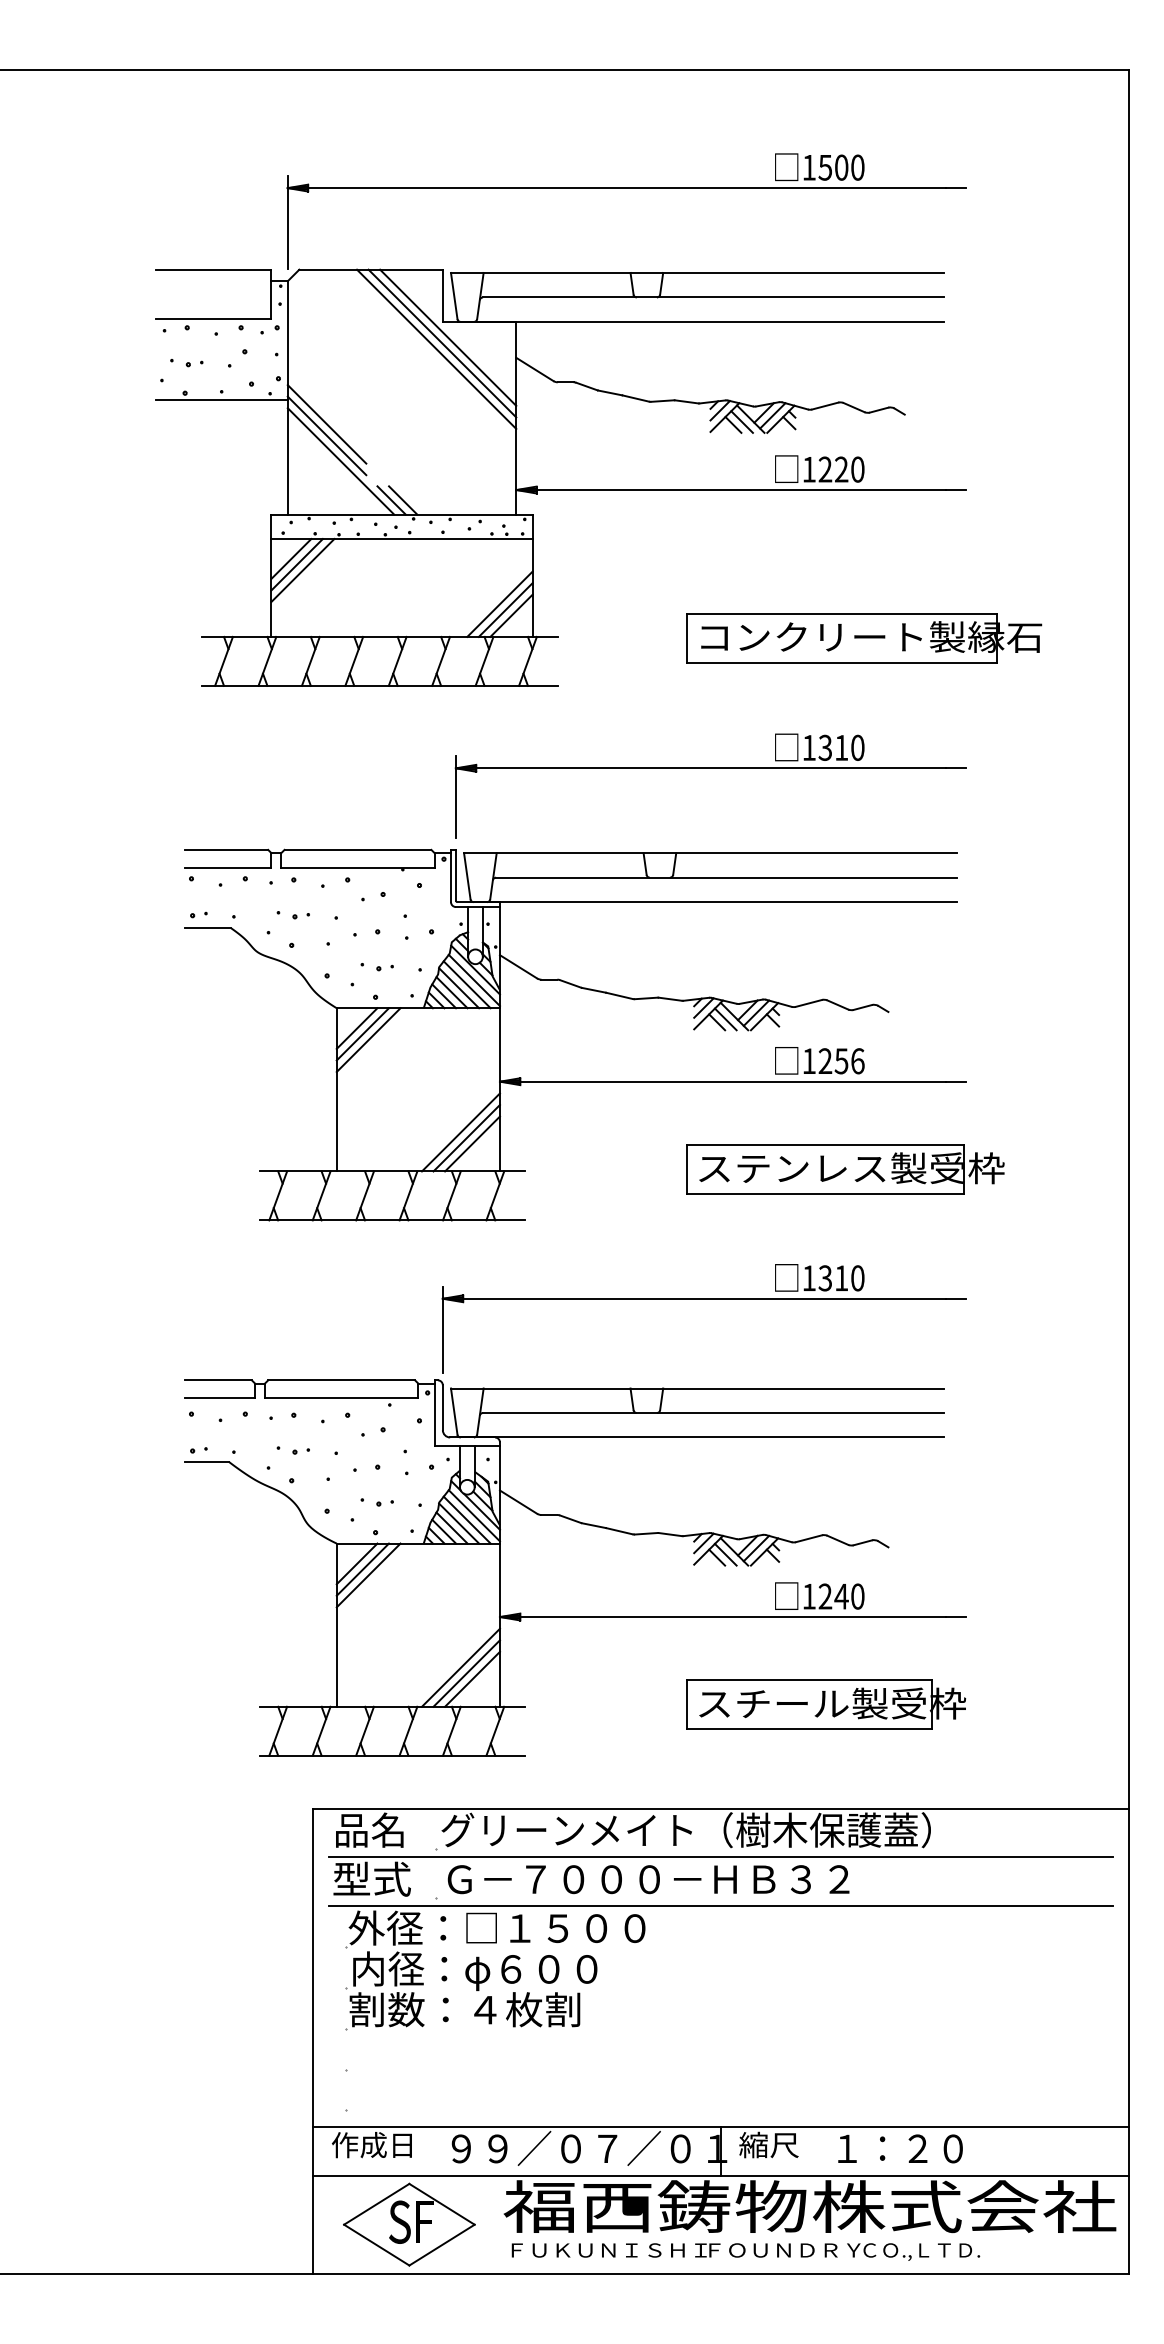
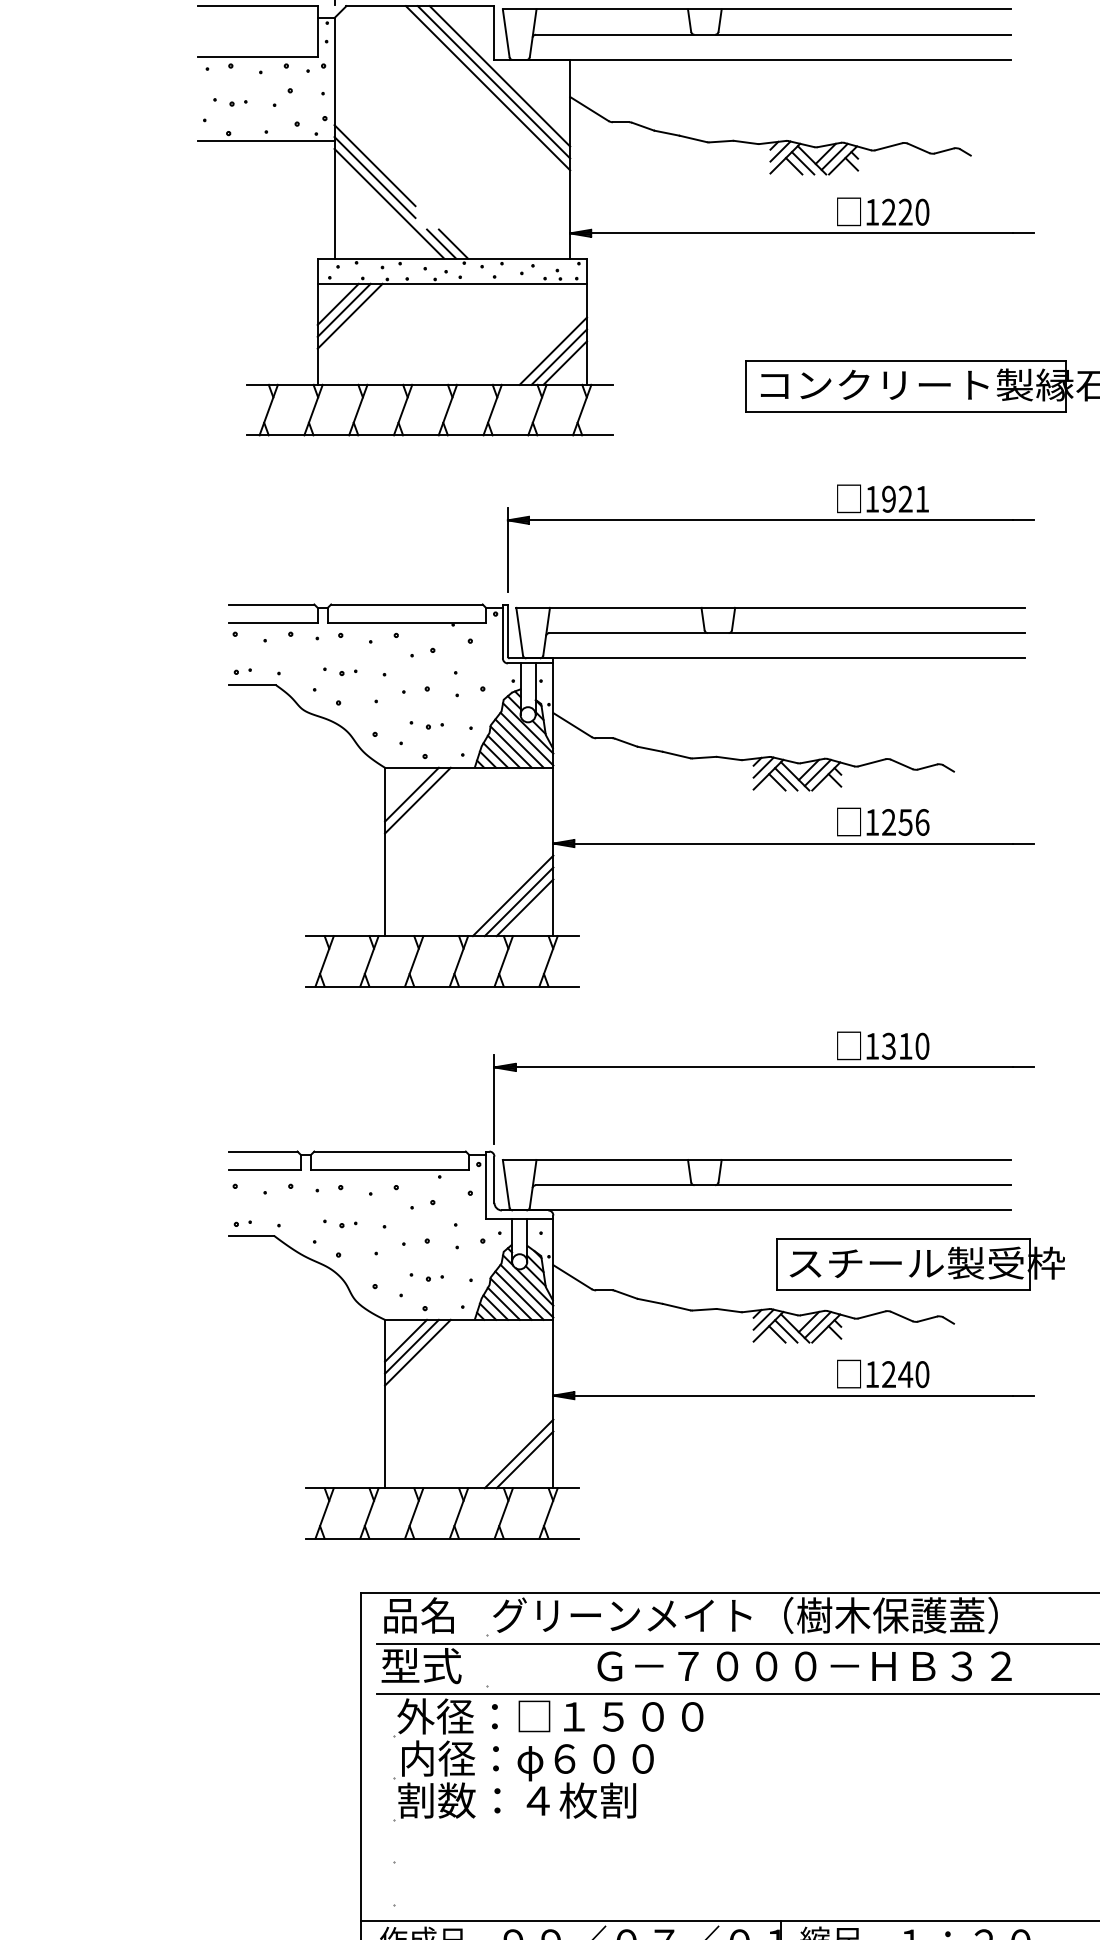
text: (841, 747) -> (905, 498), 1310 -> 1921
line: (356, 1028) -> (405, 788), removed
part: (845, 1169) -> (909, 934), removed
line: (460, 1667) -> (512, 1447), removed
part: (826, 1704) -> (921, 1264), moved
text: (648, 1879) -> (804, 1666), moved

